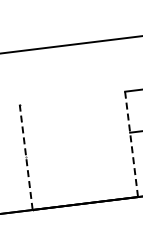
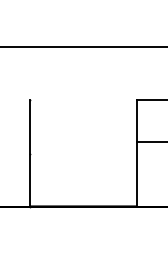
line: (131, 145) -> (136, 154), dashed -> solid
line: (26, 158) -> (30, 154), dashed -> solid

